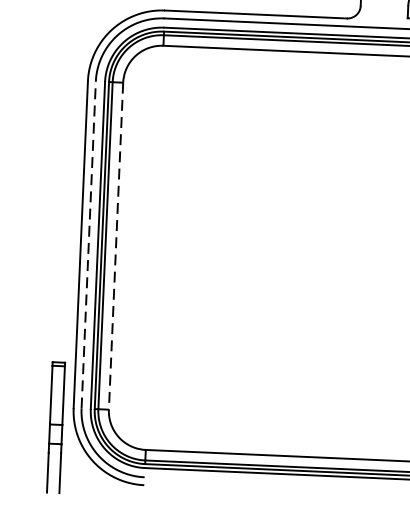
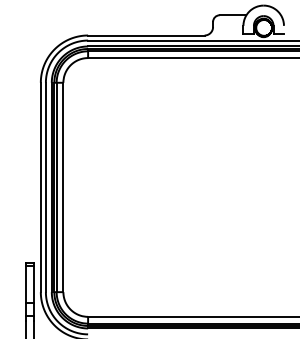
line: (88, 245) -> (45, 187), dashed -> solid
line: (116, 246) -> (63, 187), dashed -> solid

